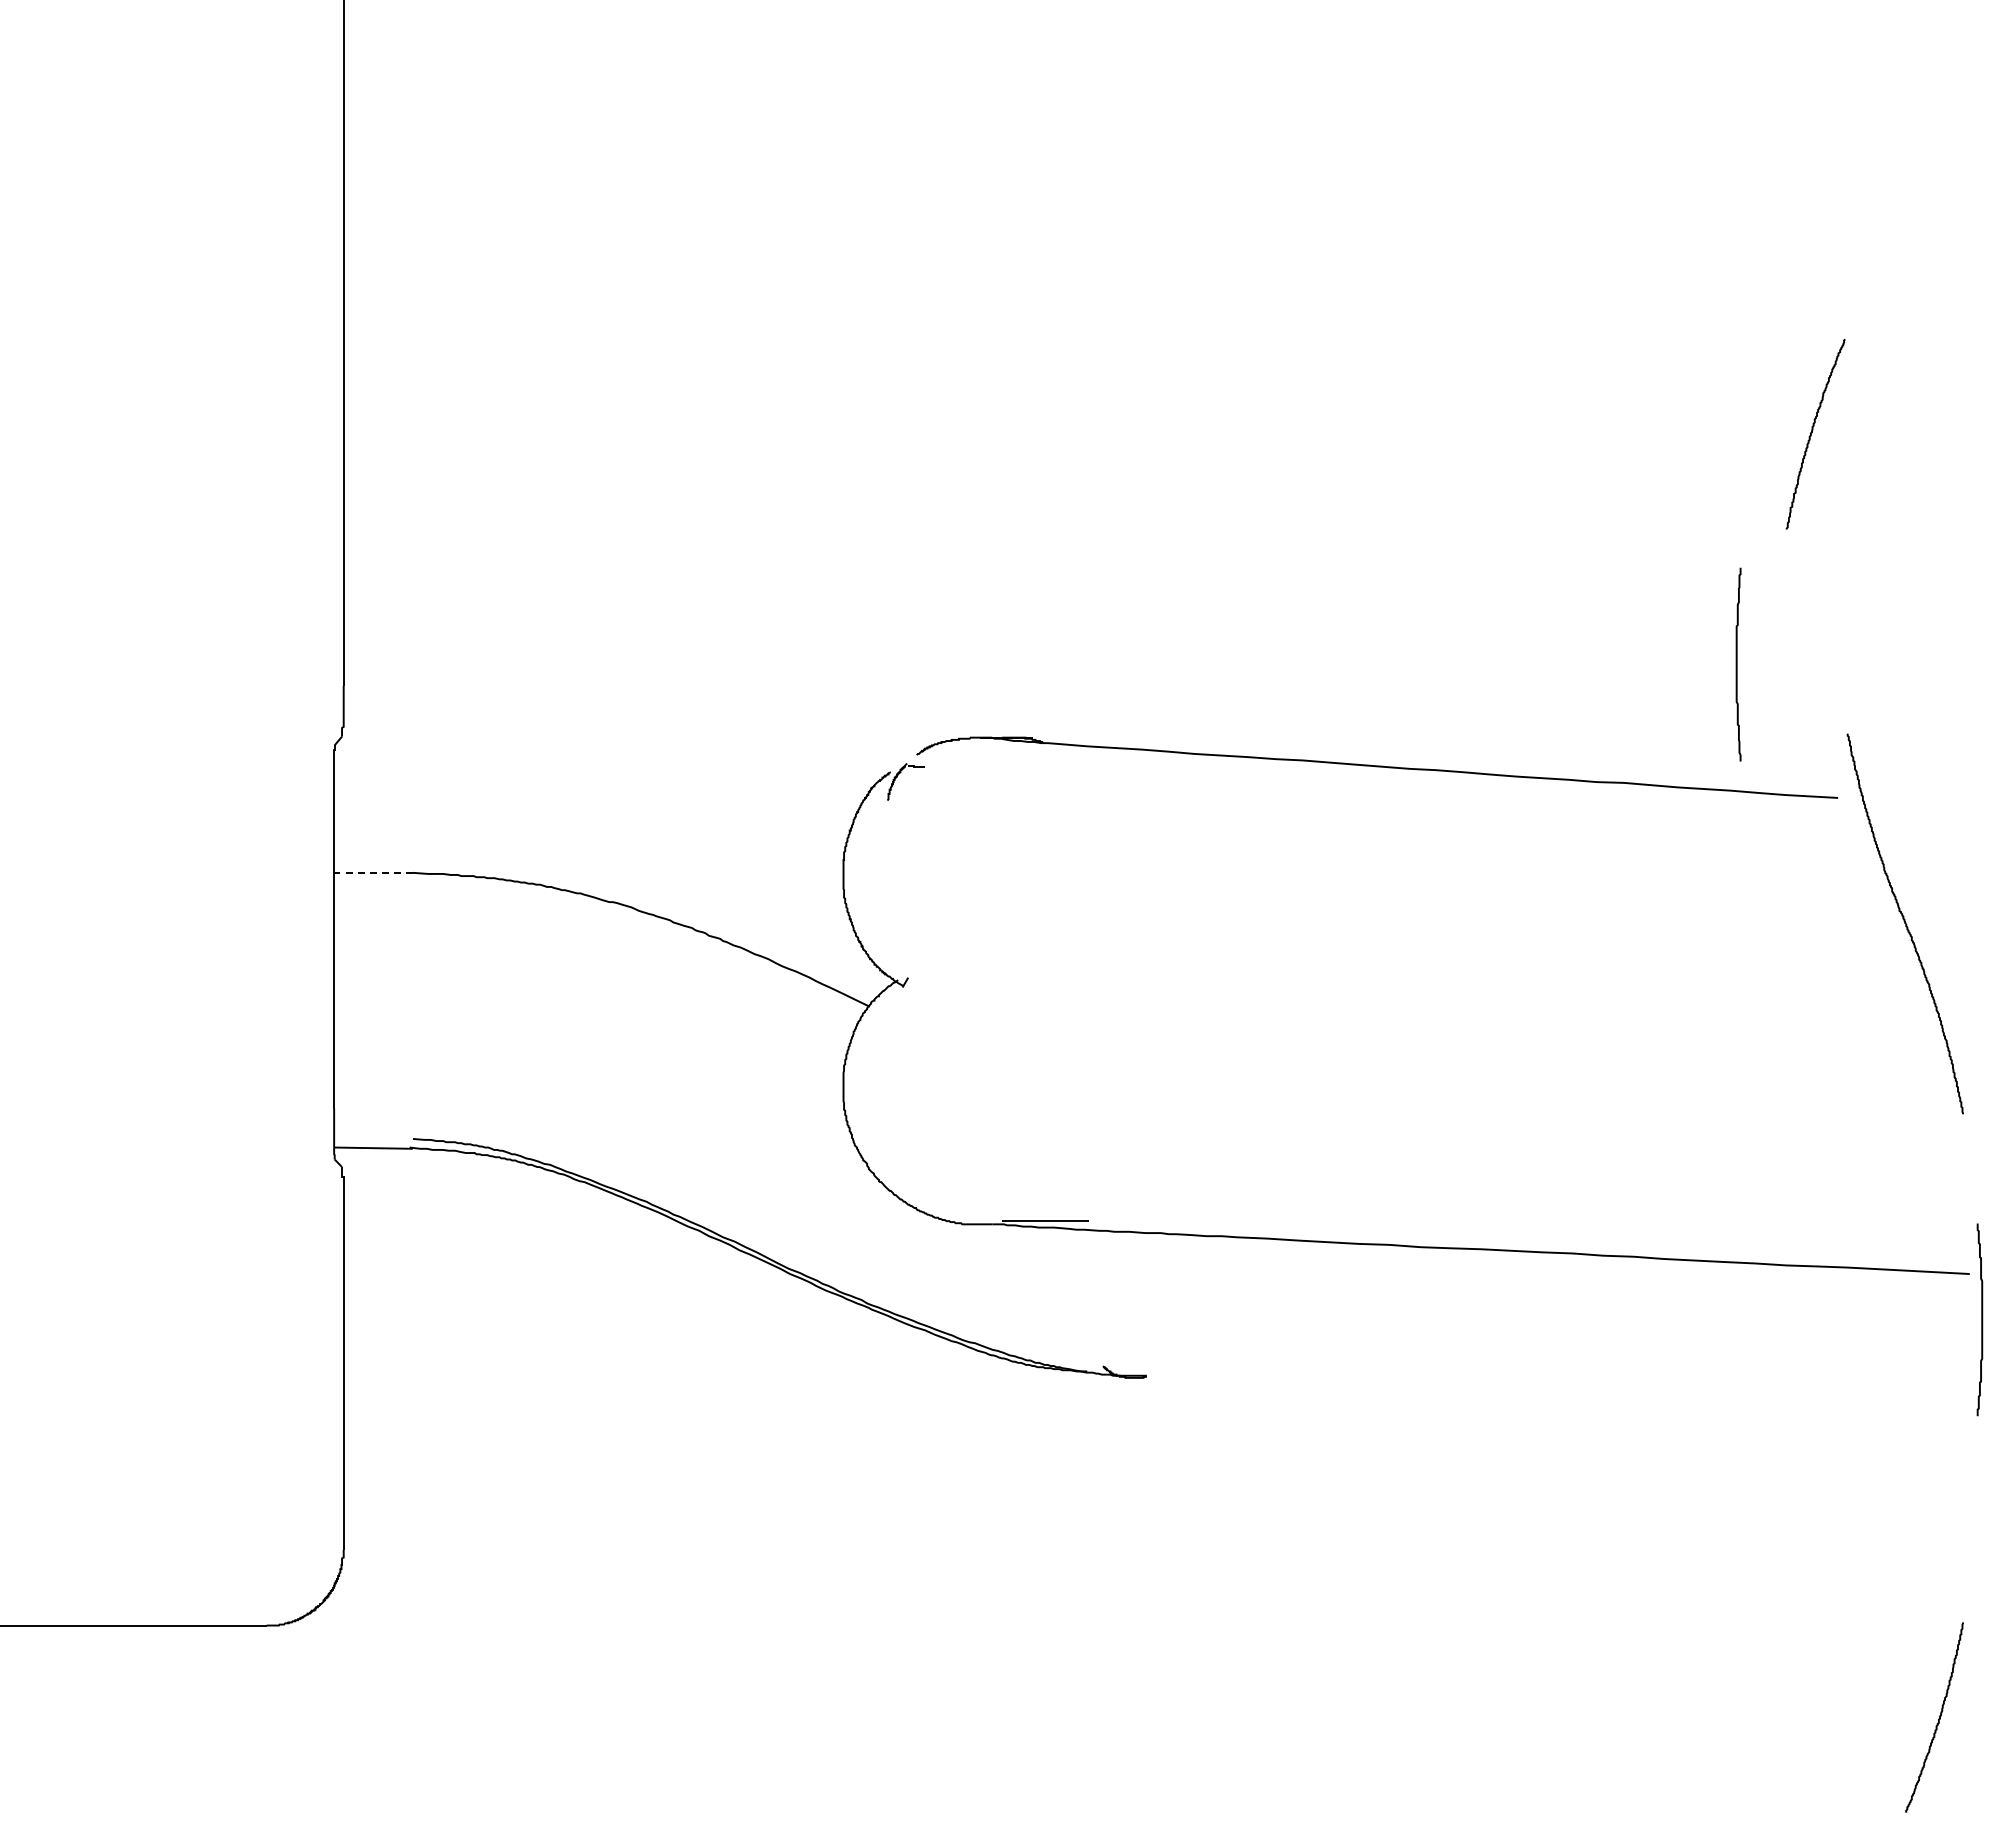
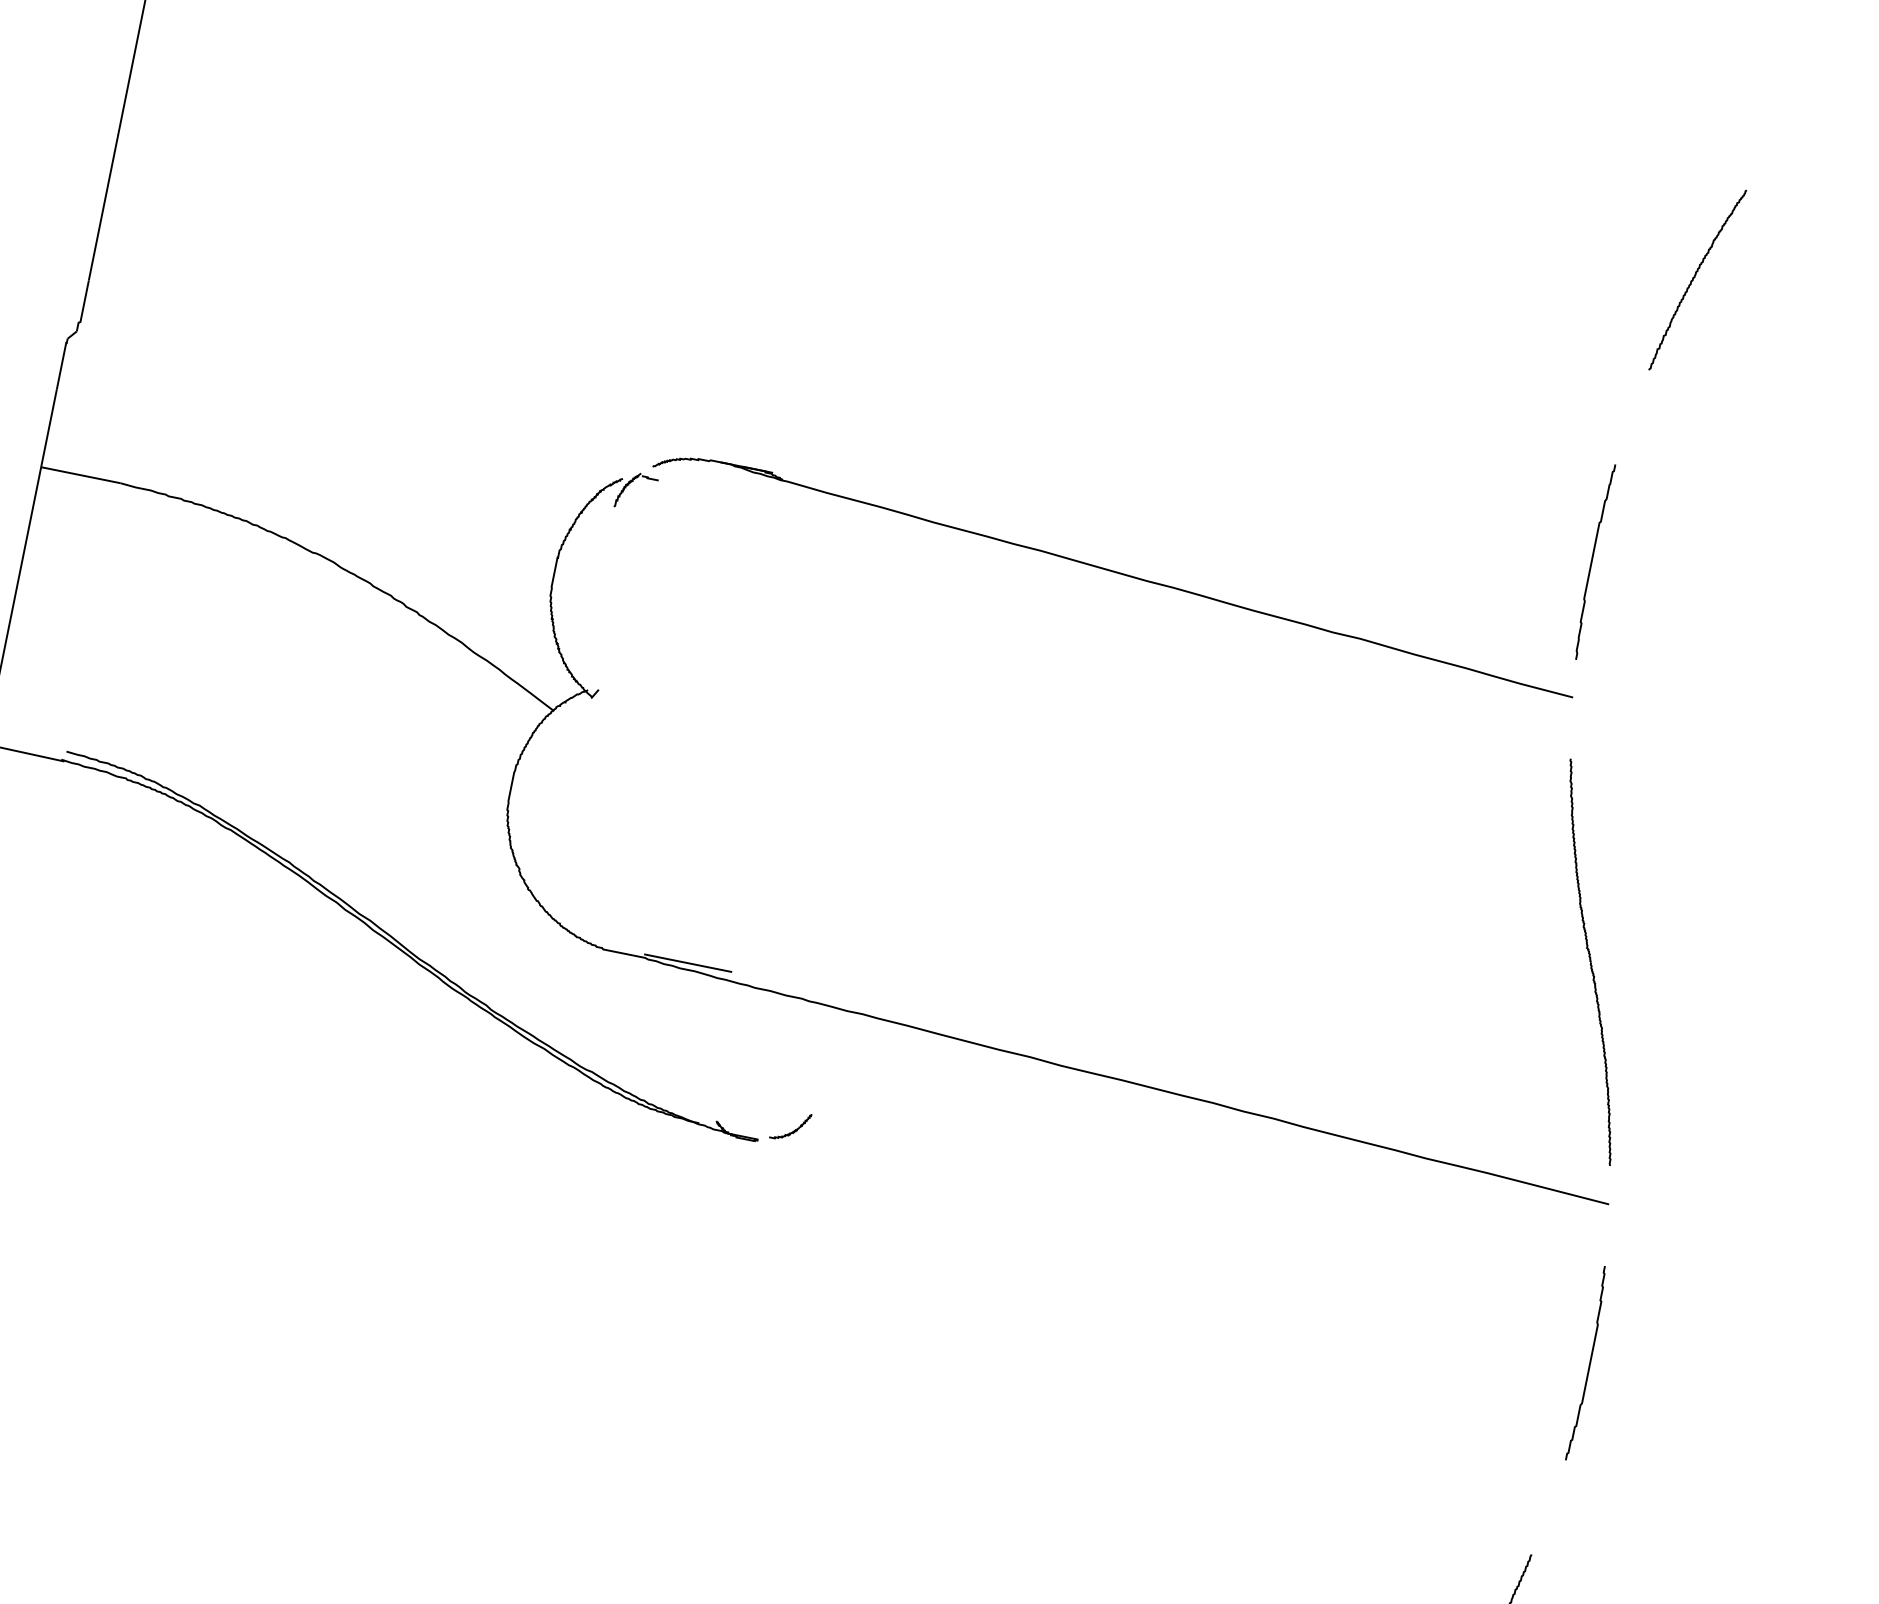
curve: (1812, 433) -> (1694, 278), moved
curve: (1737, 664) -> (1592, 561), moved
line: (373, 872) -> (80, 474), dashed -> solid
part: (1904, 923) -> (1589, 961), moved
curve: (1981, 1319) -> (1589, 1363), moved
curve: (1178, 1359) -> (793, 1129), added

